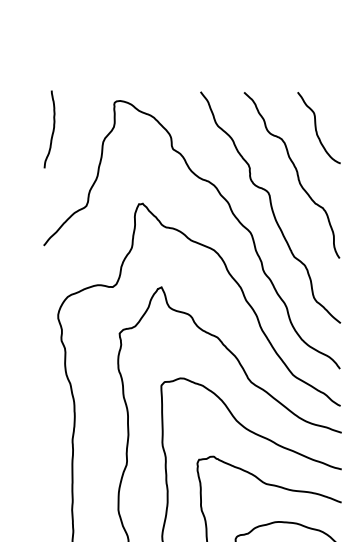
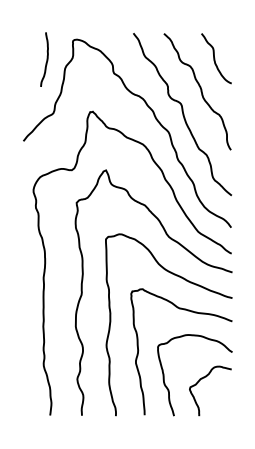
curve: (52, 129) -> (46, 59), moved

